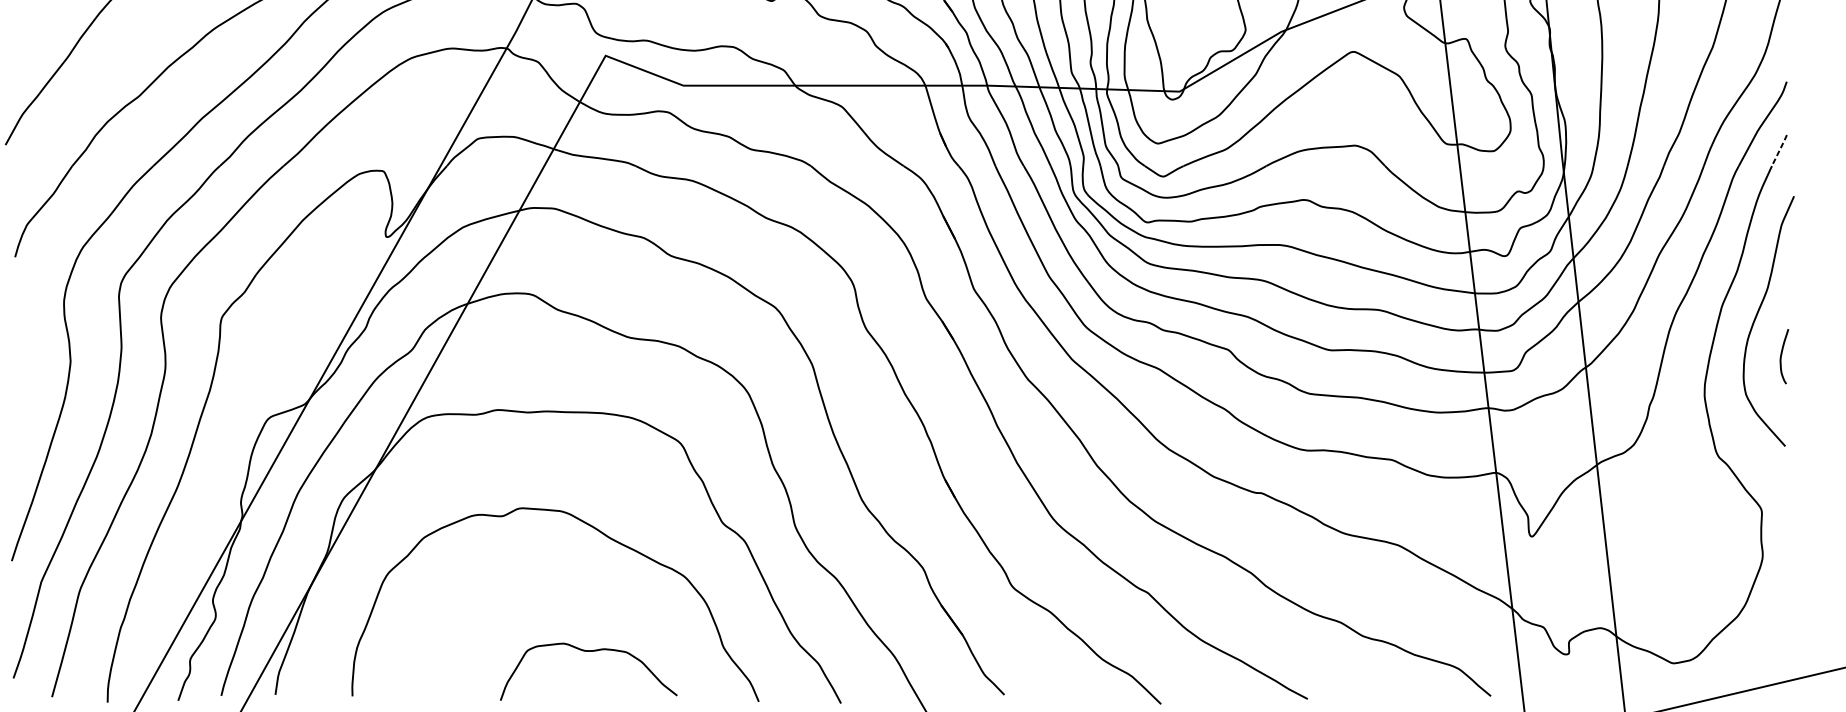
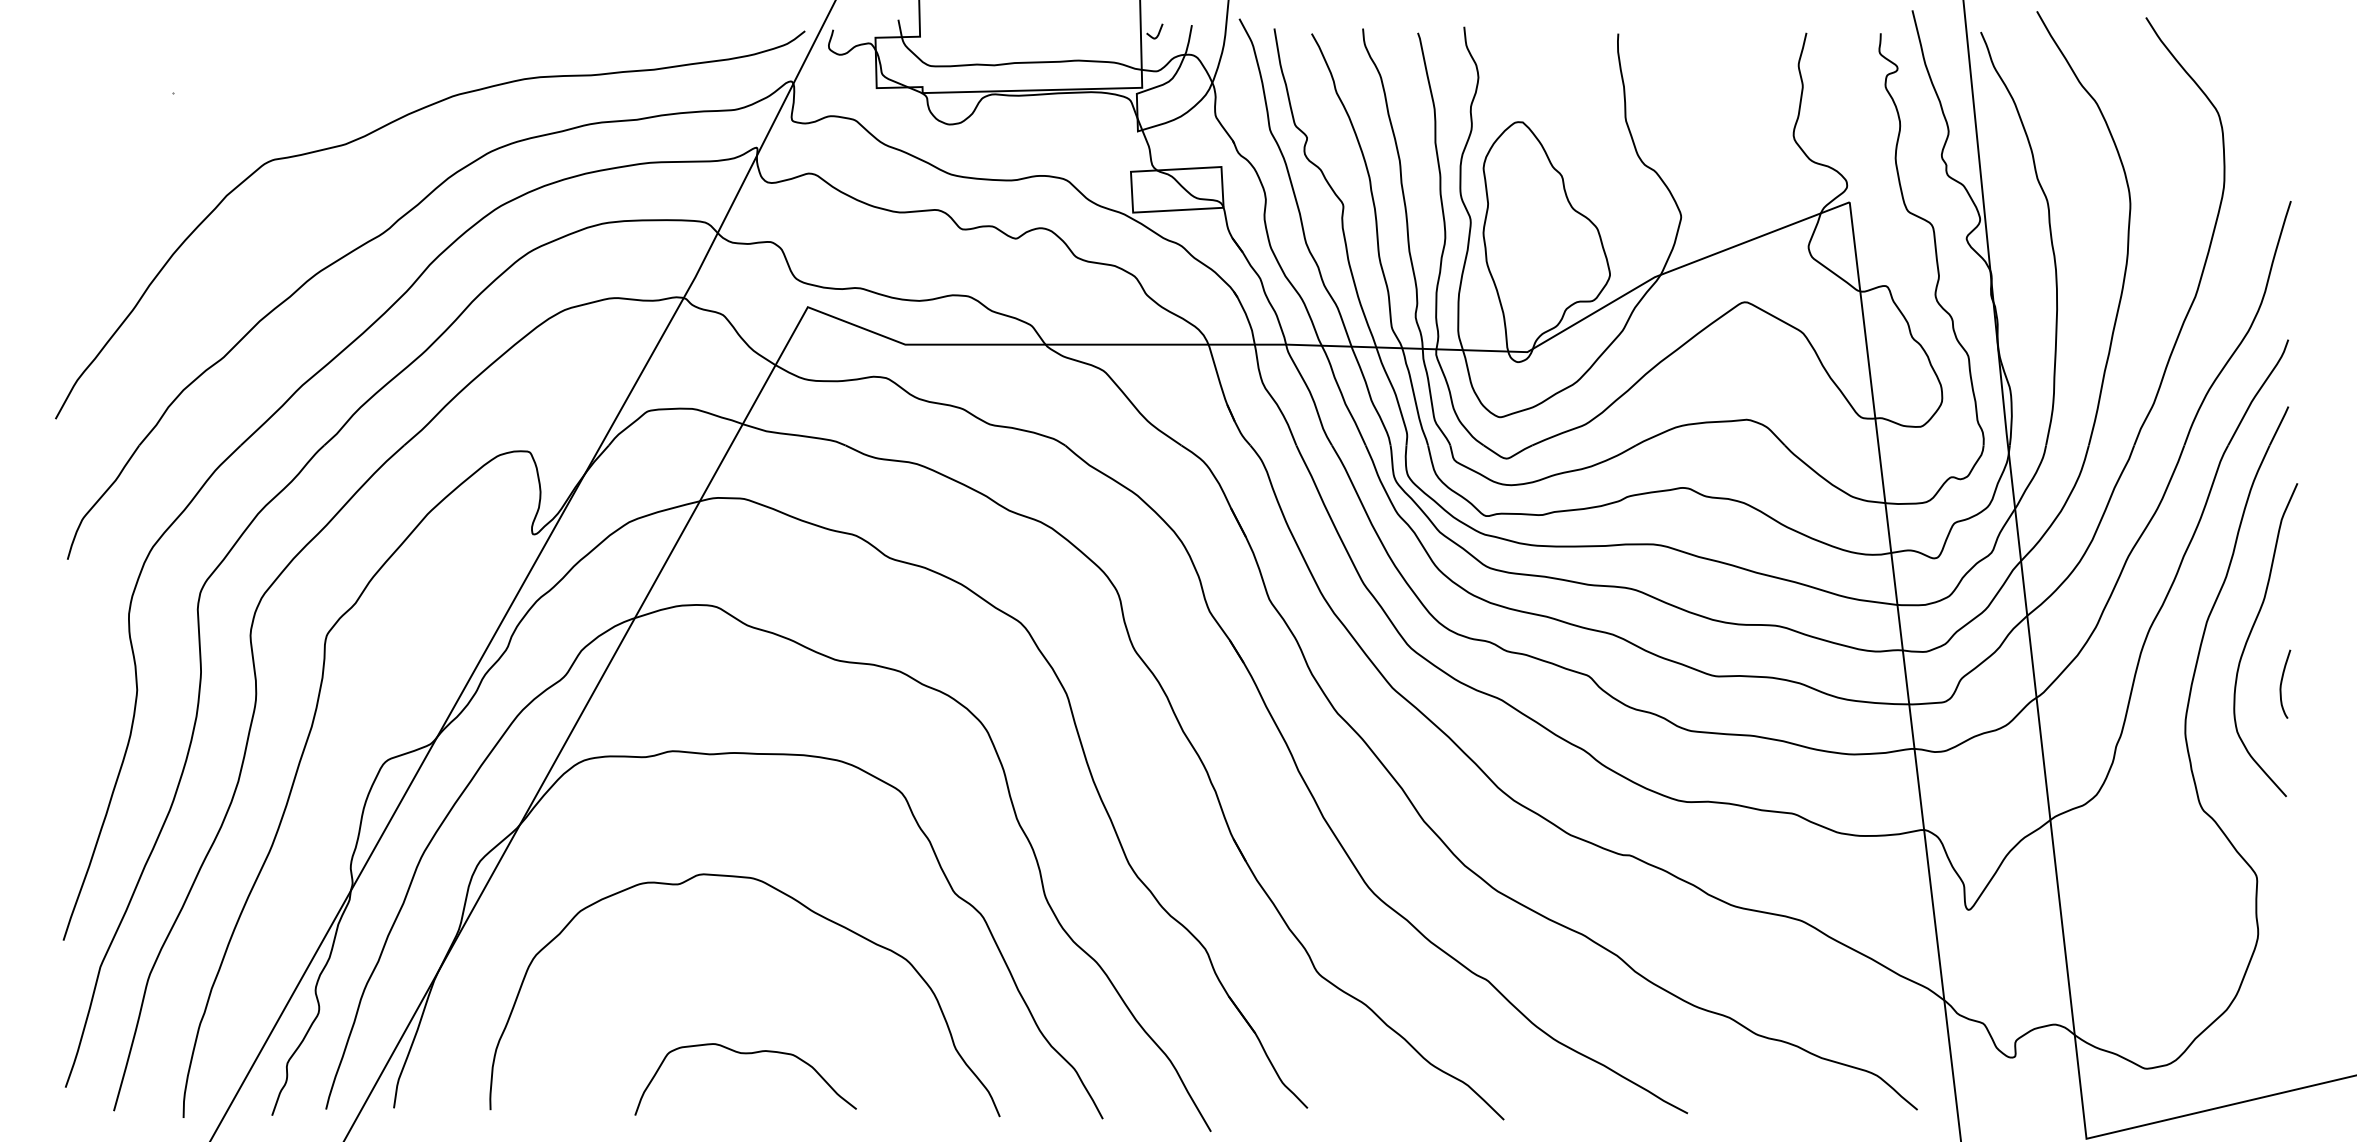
line: (1779, 150) -> (2279, 426), dashed -> solid
curve: (588, 651) -> (745, 1054), moved

